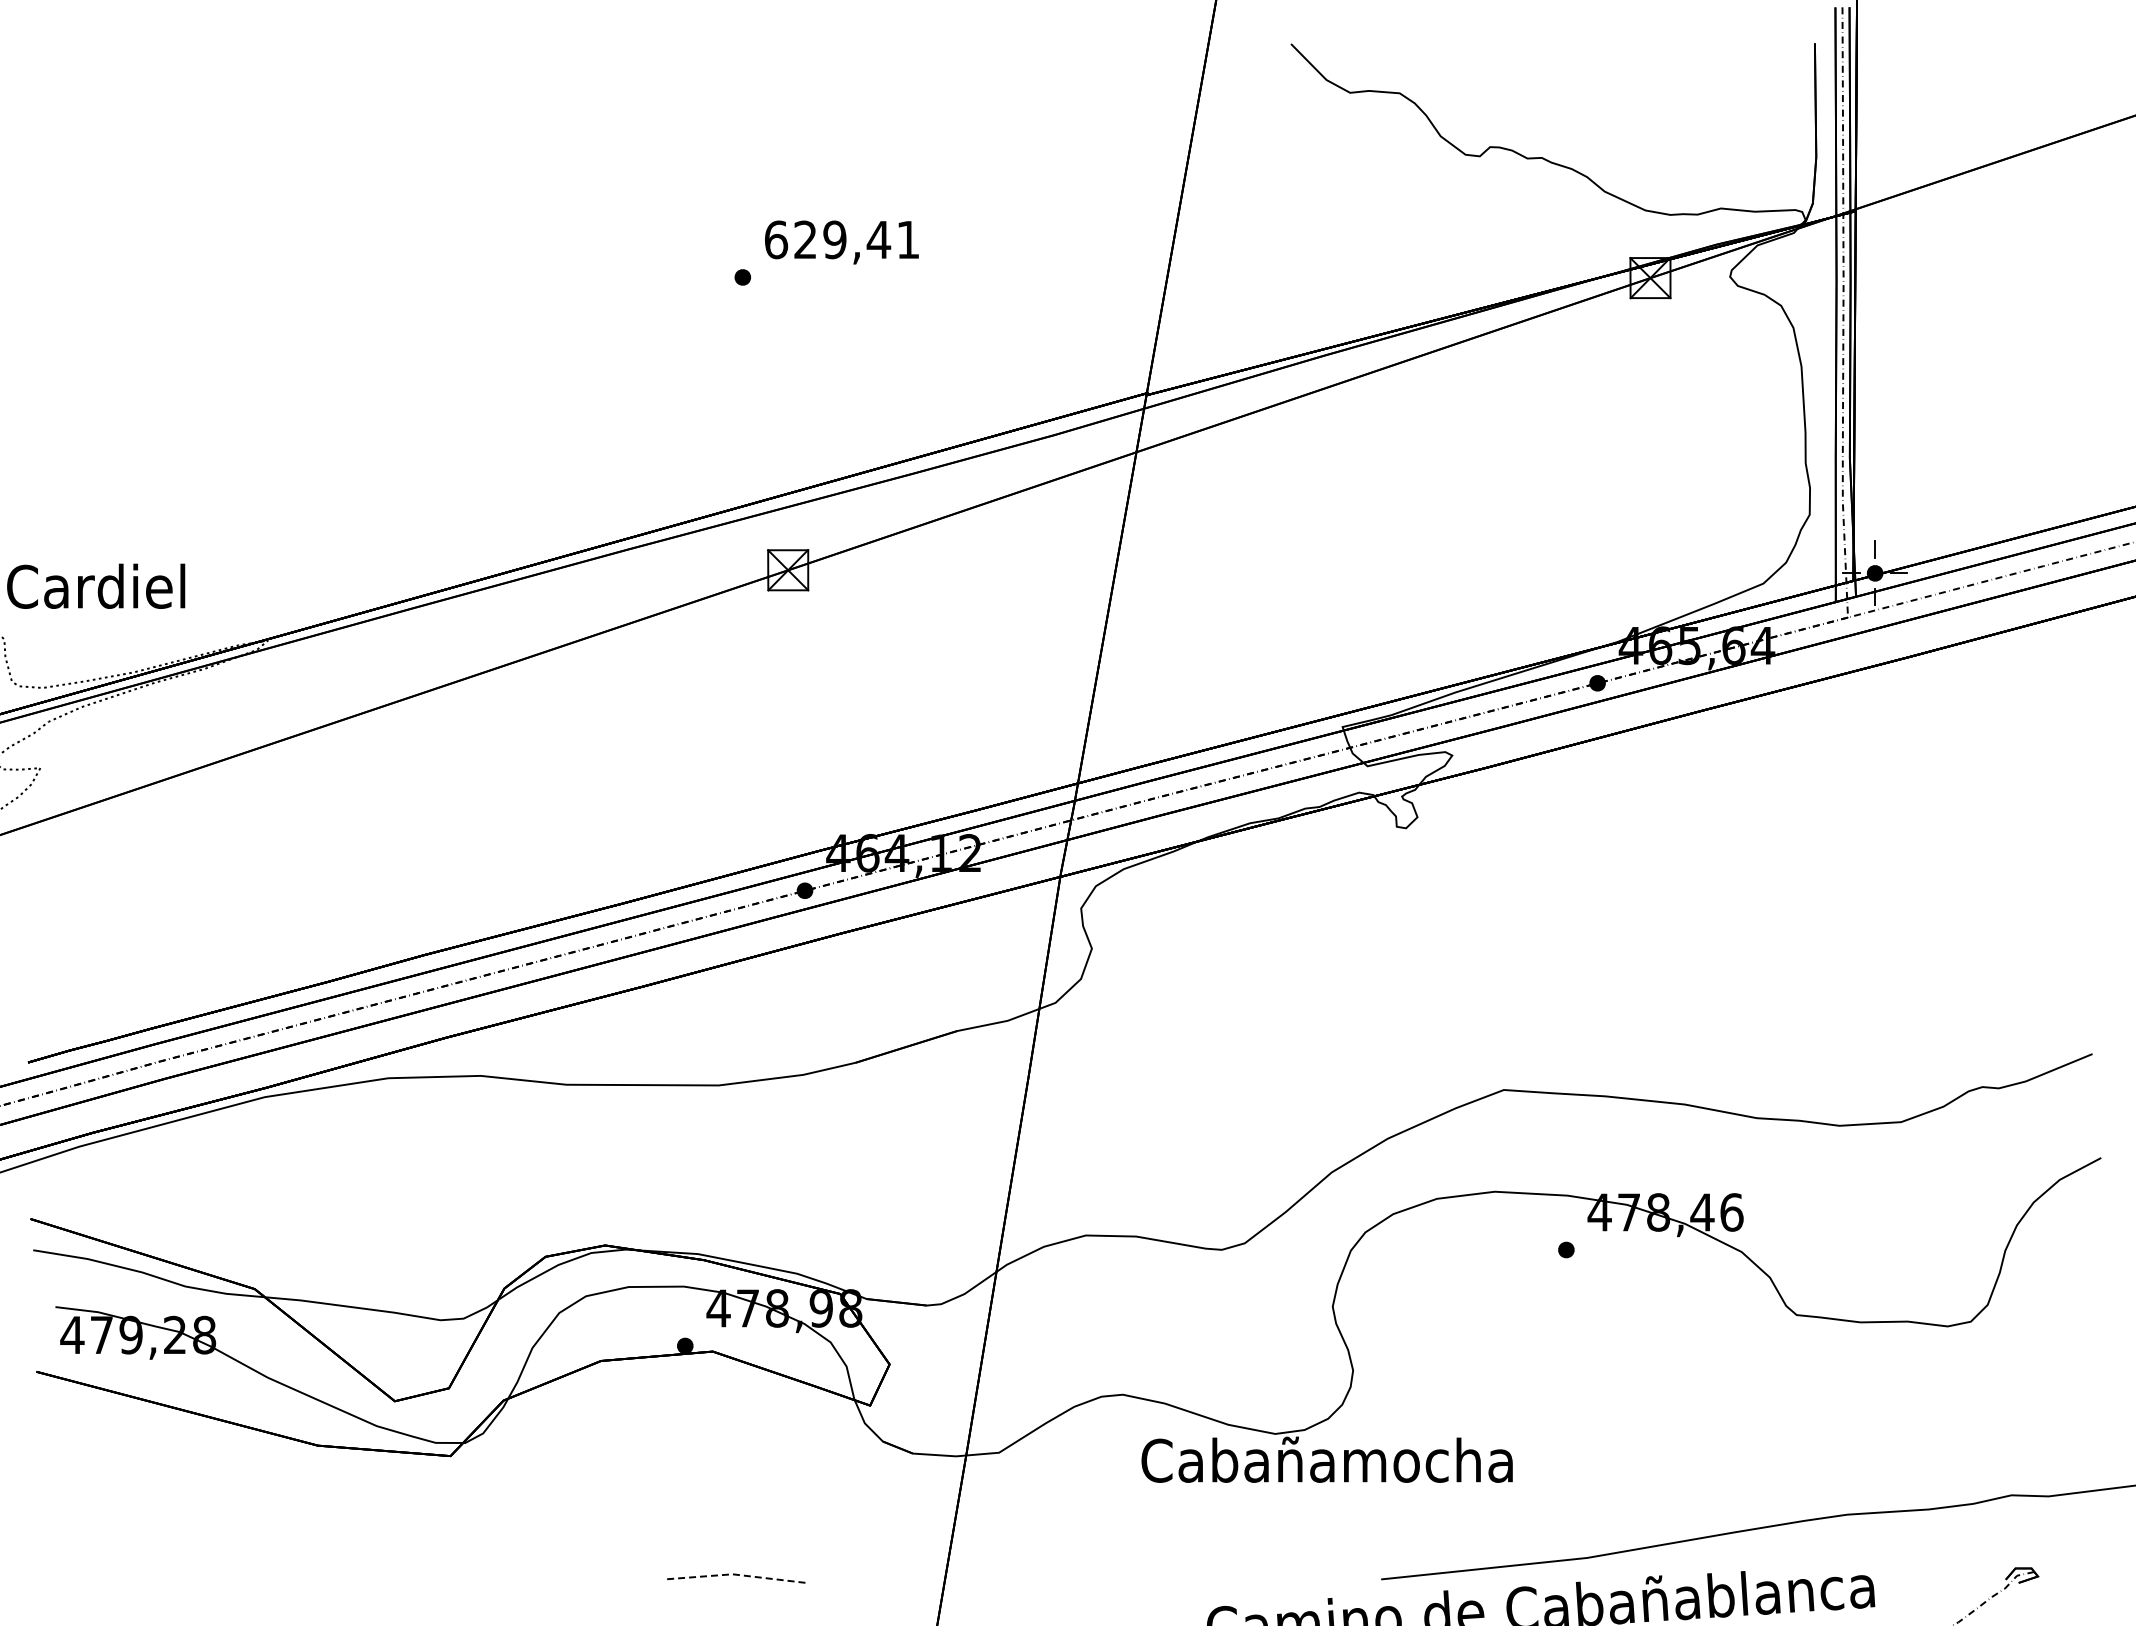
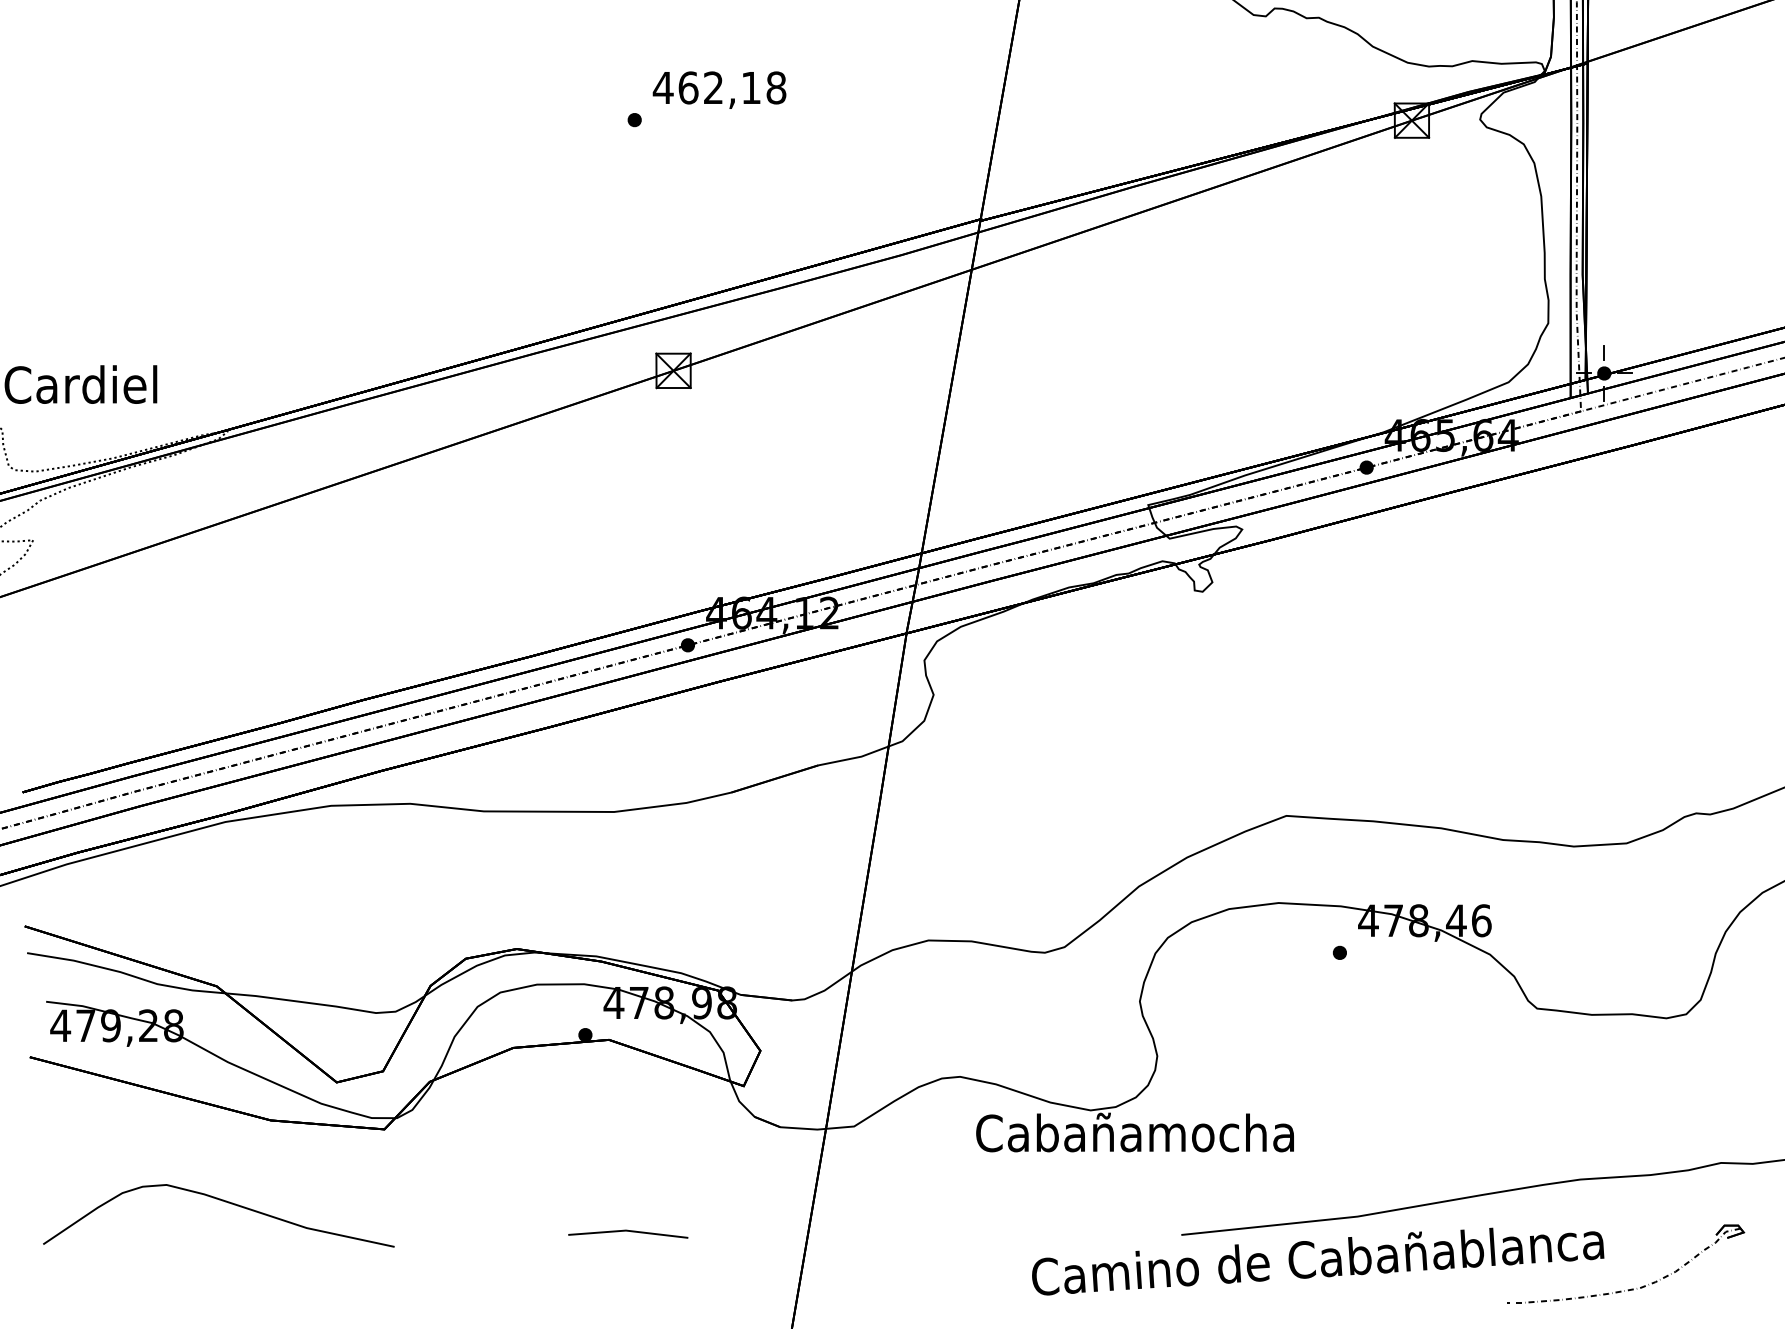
text: (841, 239) -> (719, 87), 629,41 -> 462,18
curve: (262, 1540) -> (223, 1201), added
line: (734, 1574) -> (627, 1230), dashed -> solid

